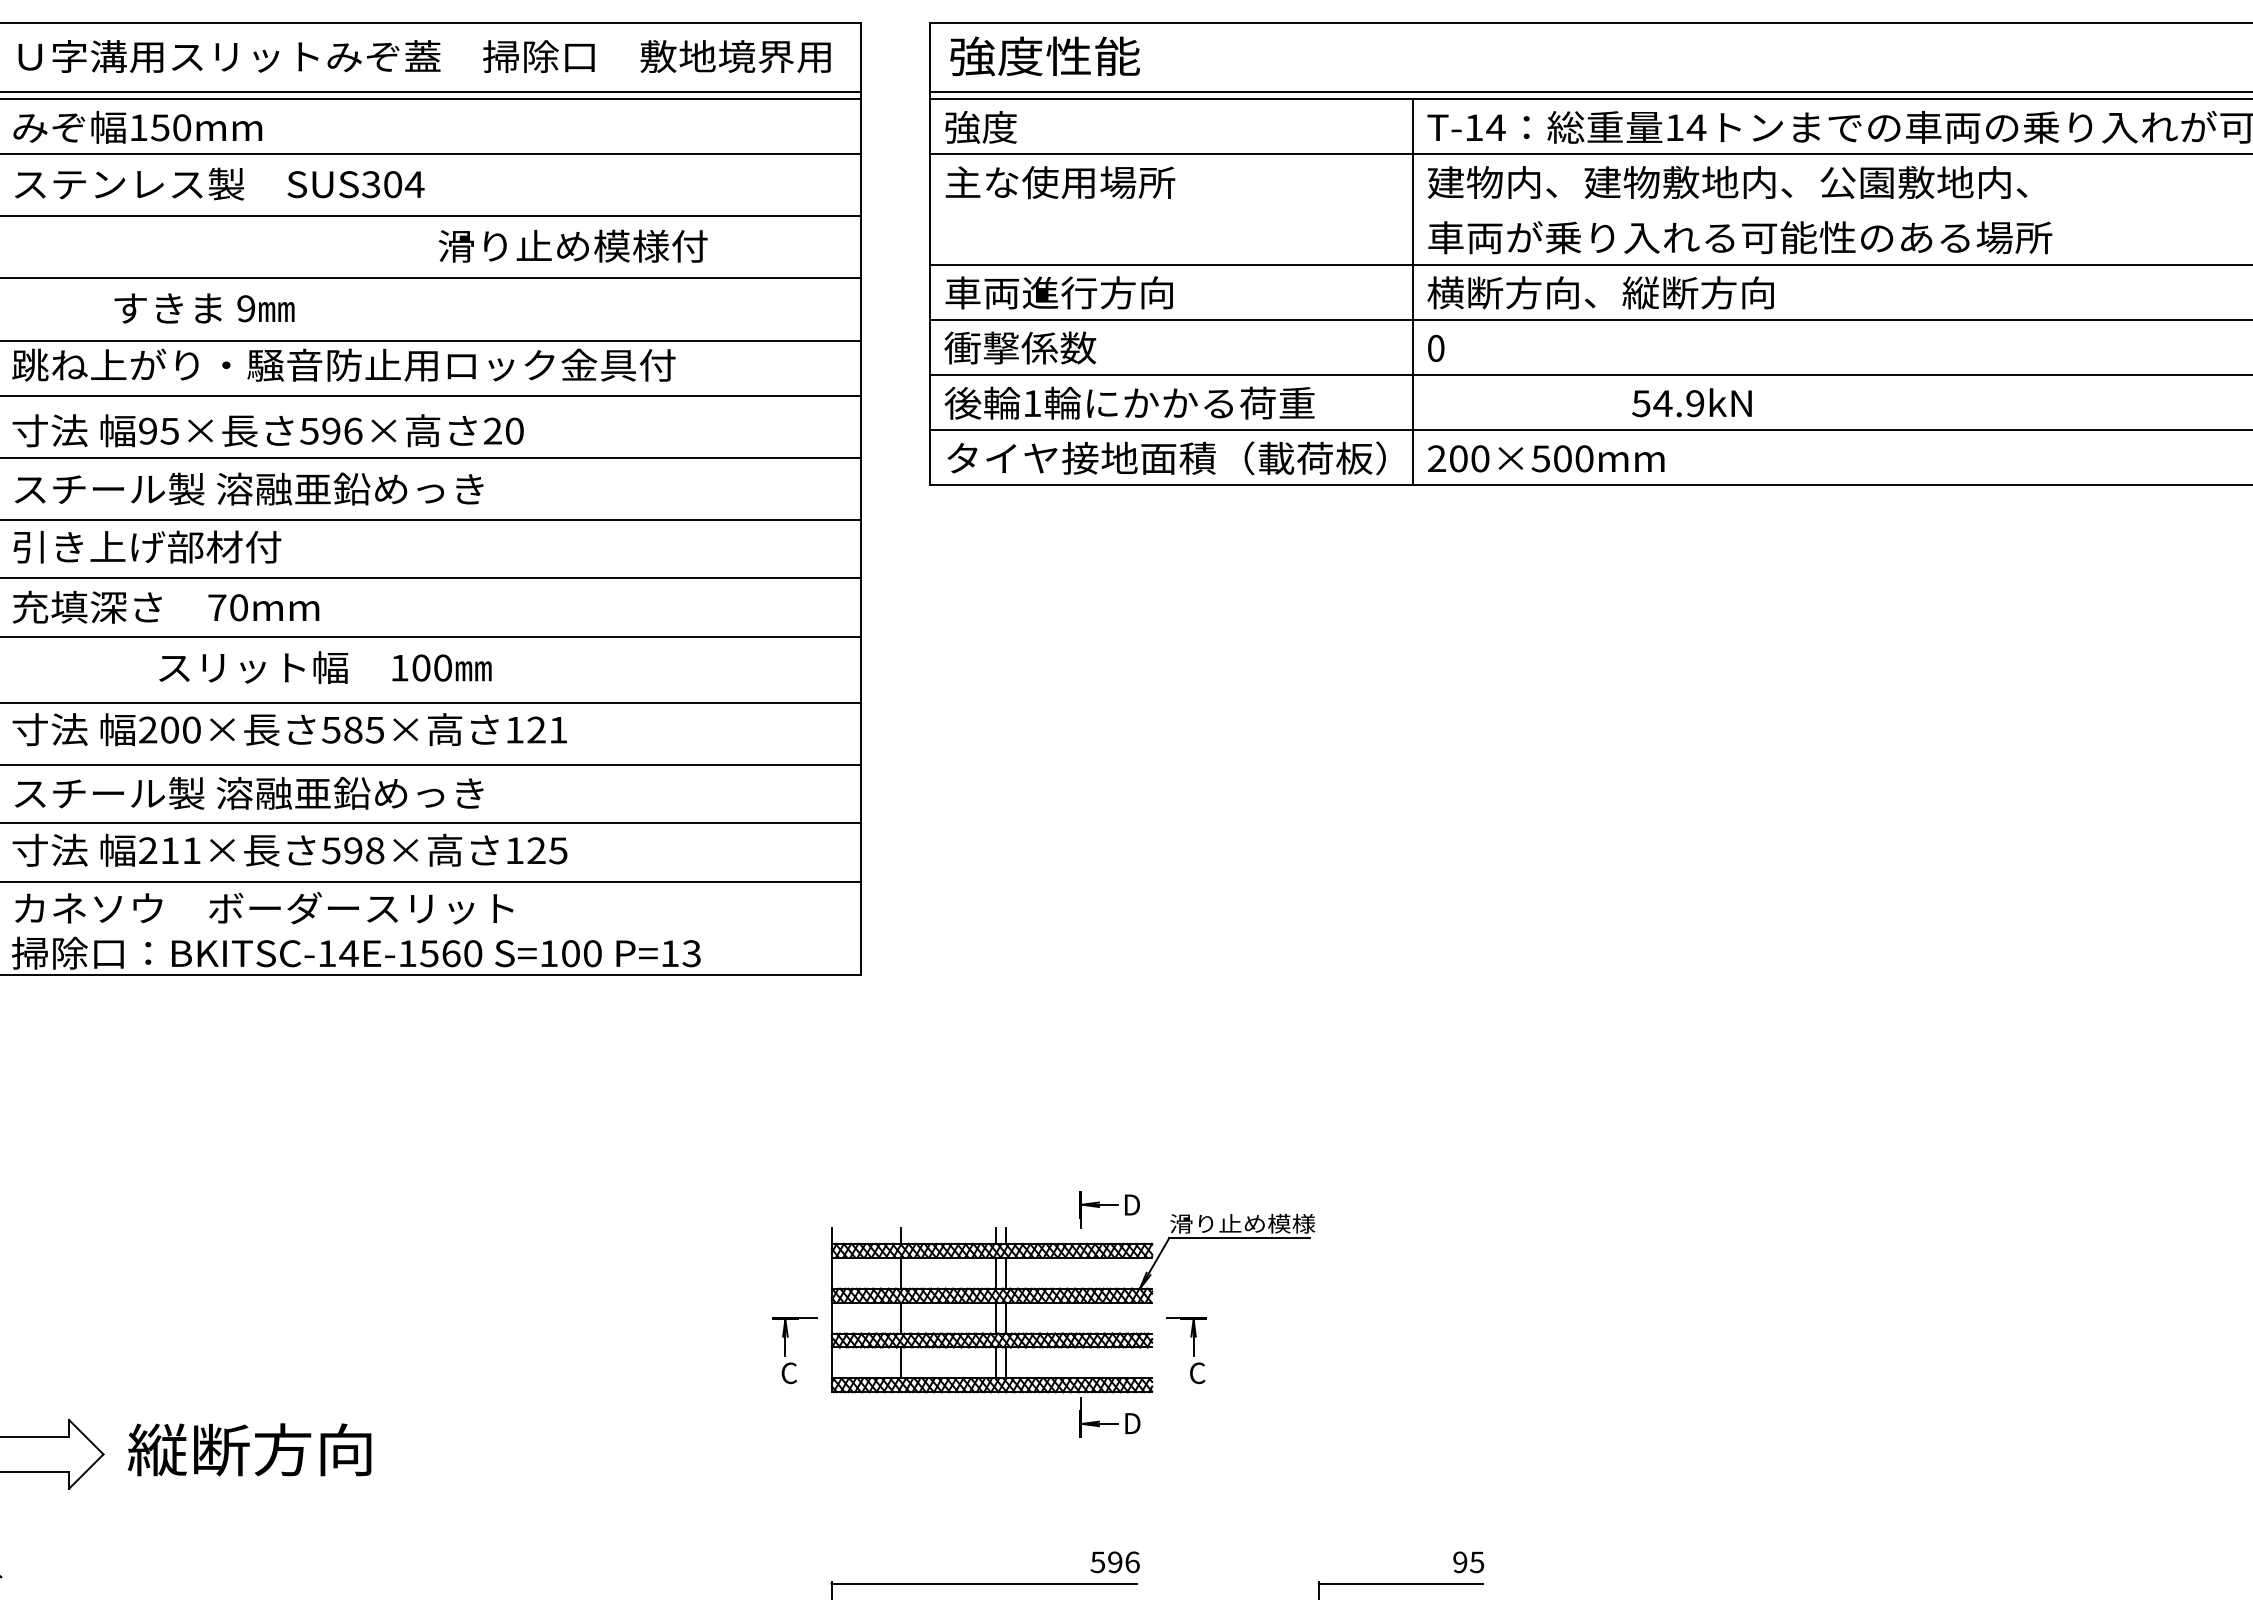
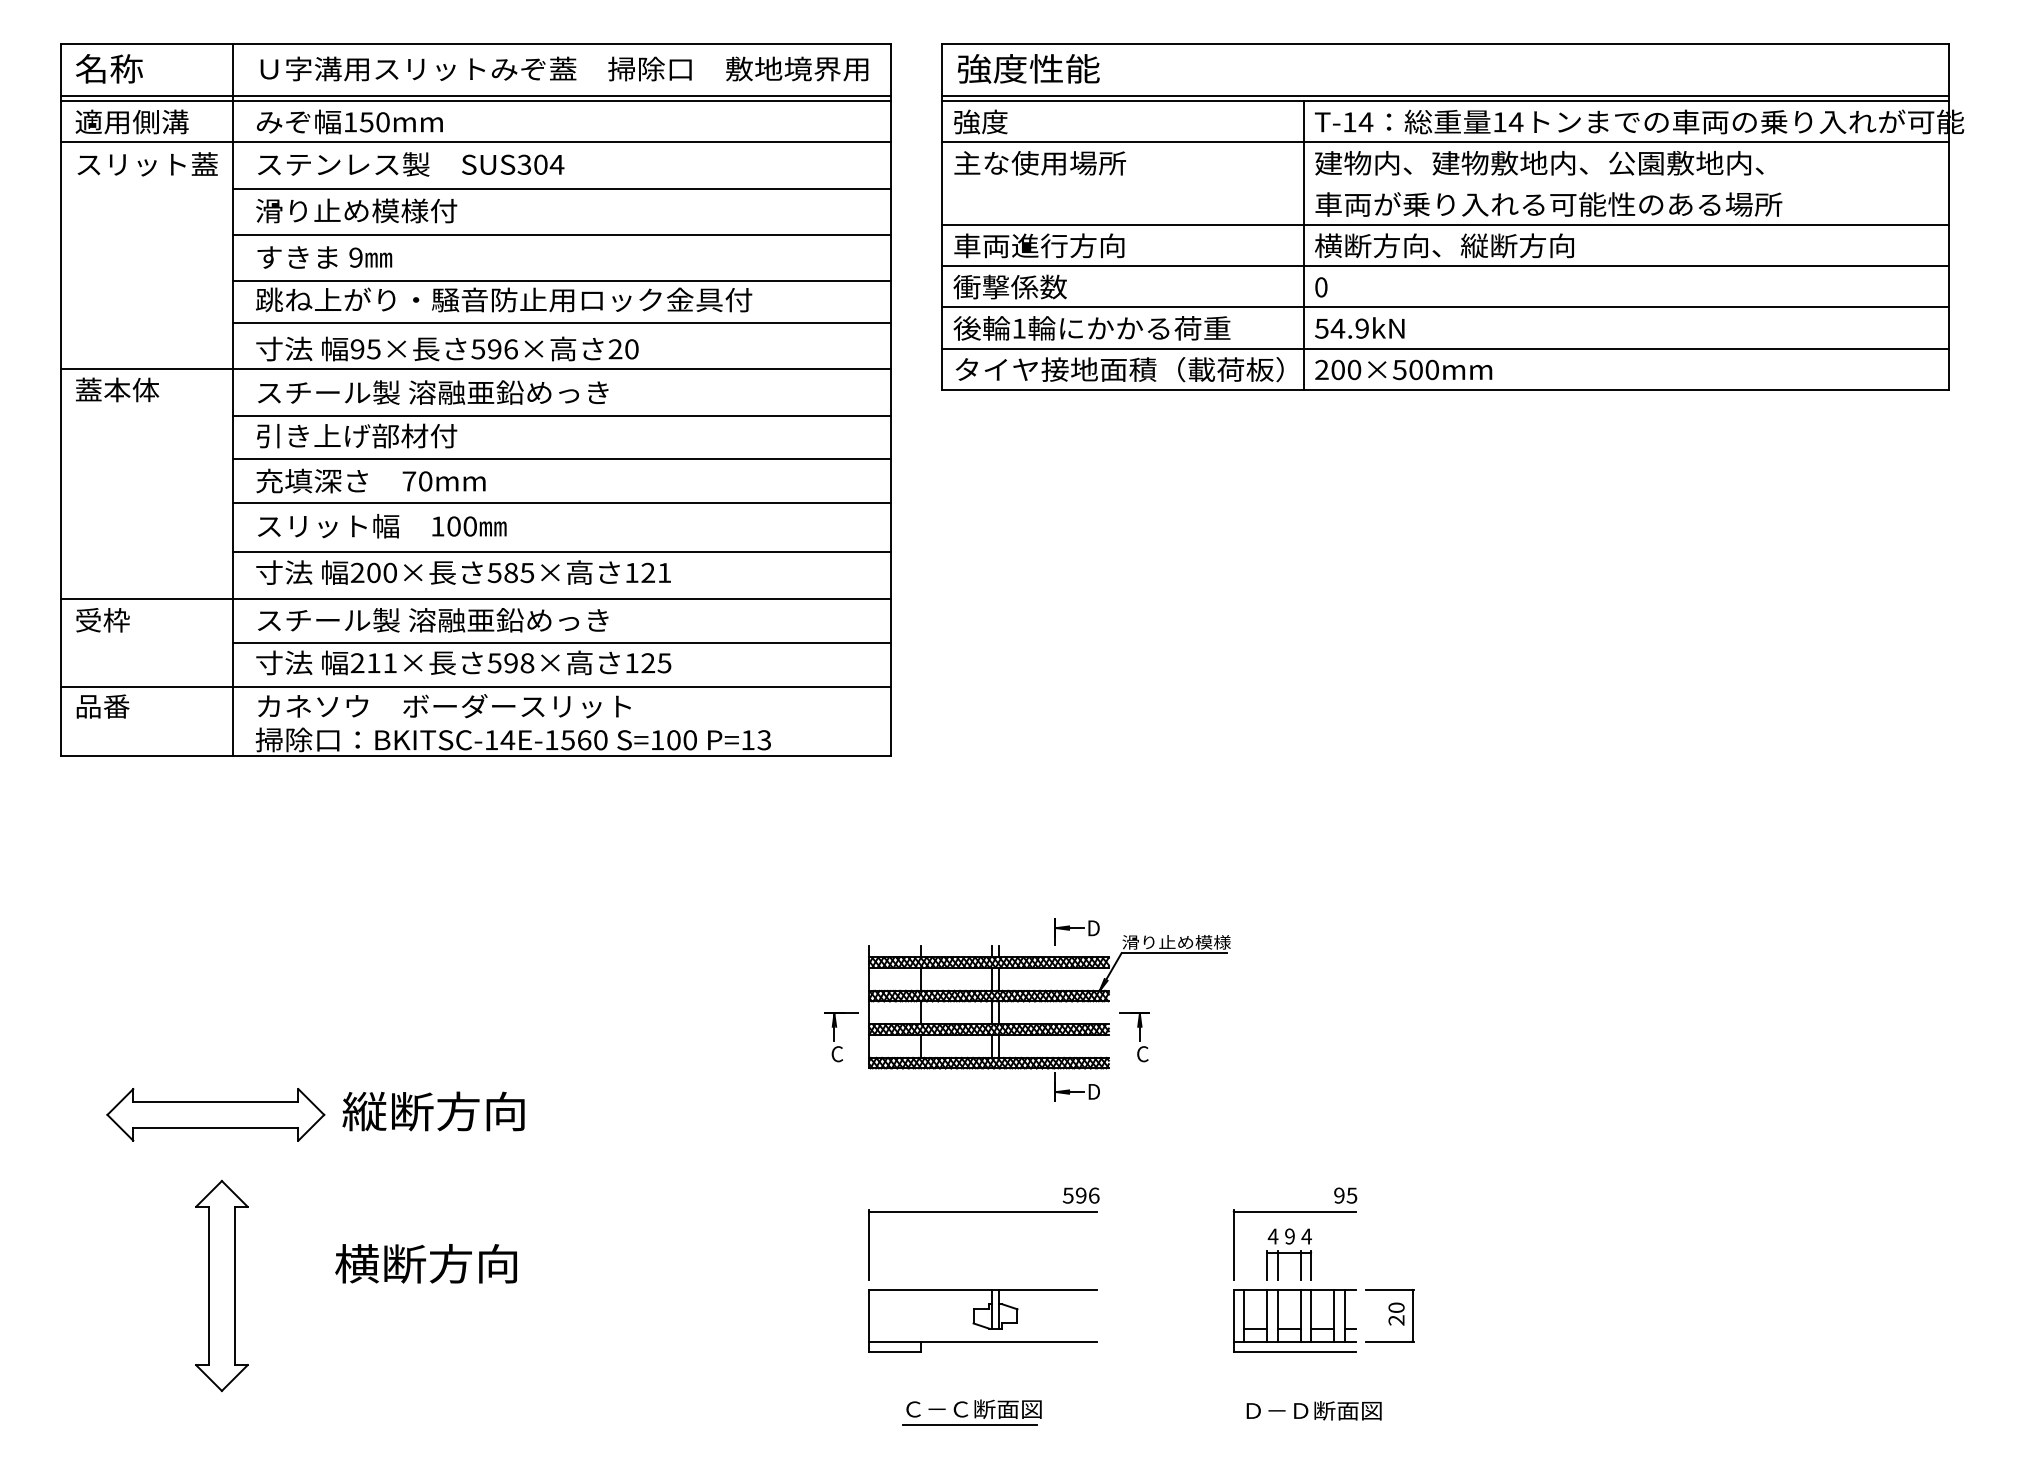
text: (573, 245) -> (356, 210), moved
text: (204, 308) -> (324, 257), moved
text: (1691, 402) -> (1359, 327), moved
text: (325, 666) -> (382, 525), moved

